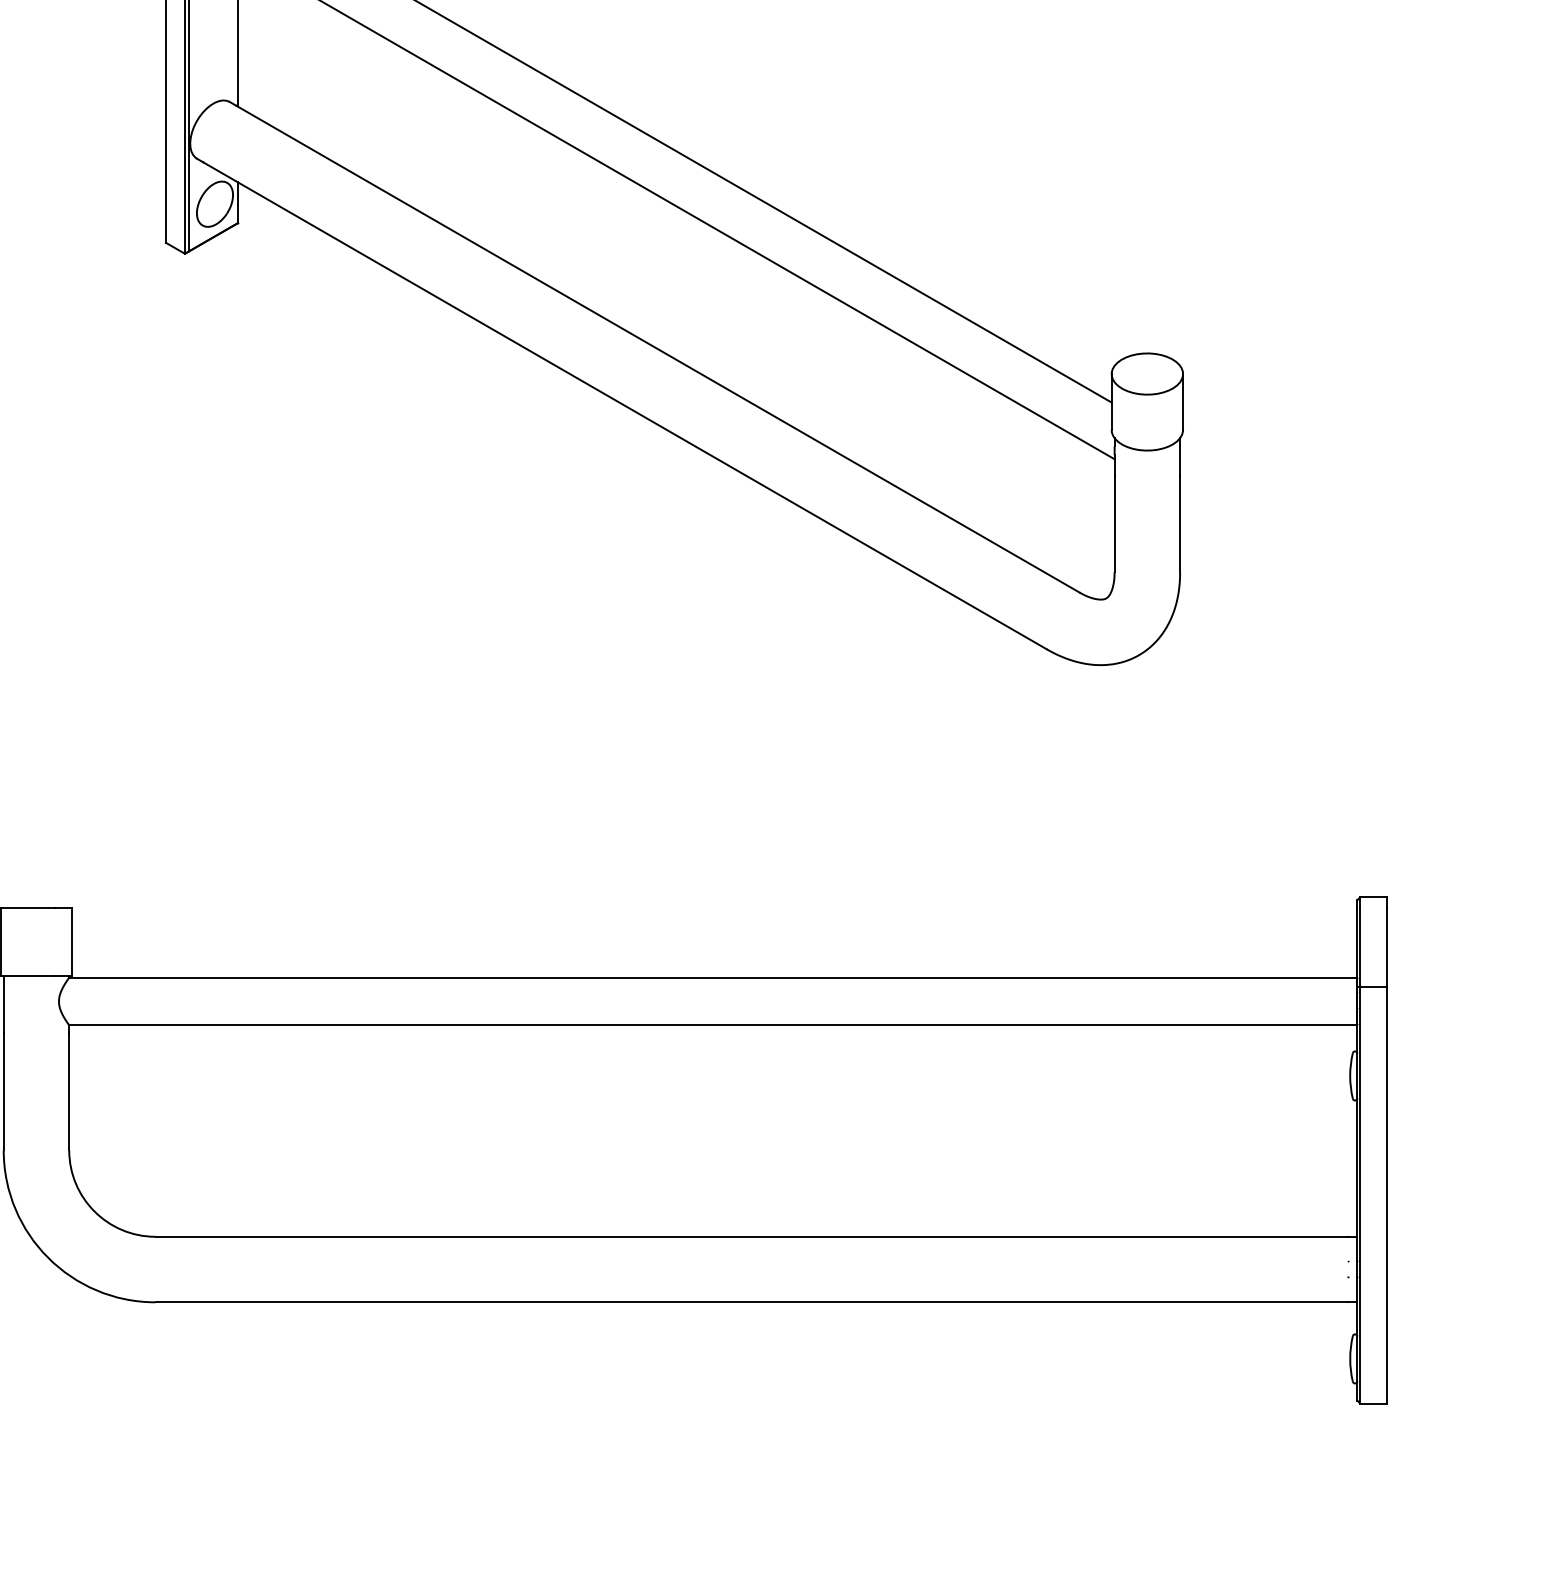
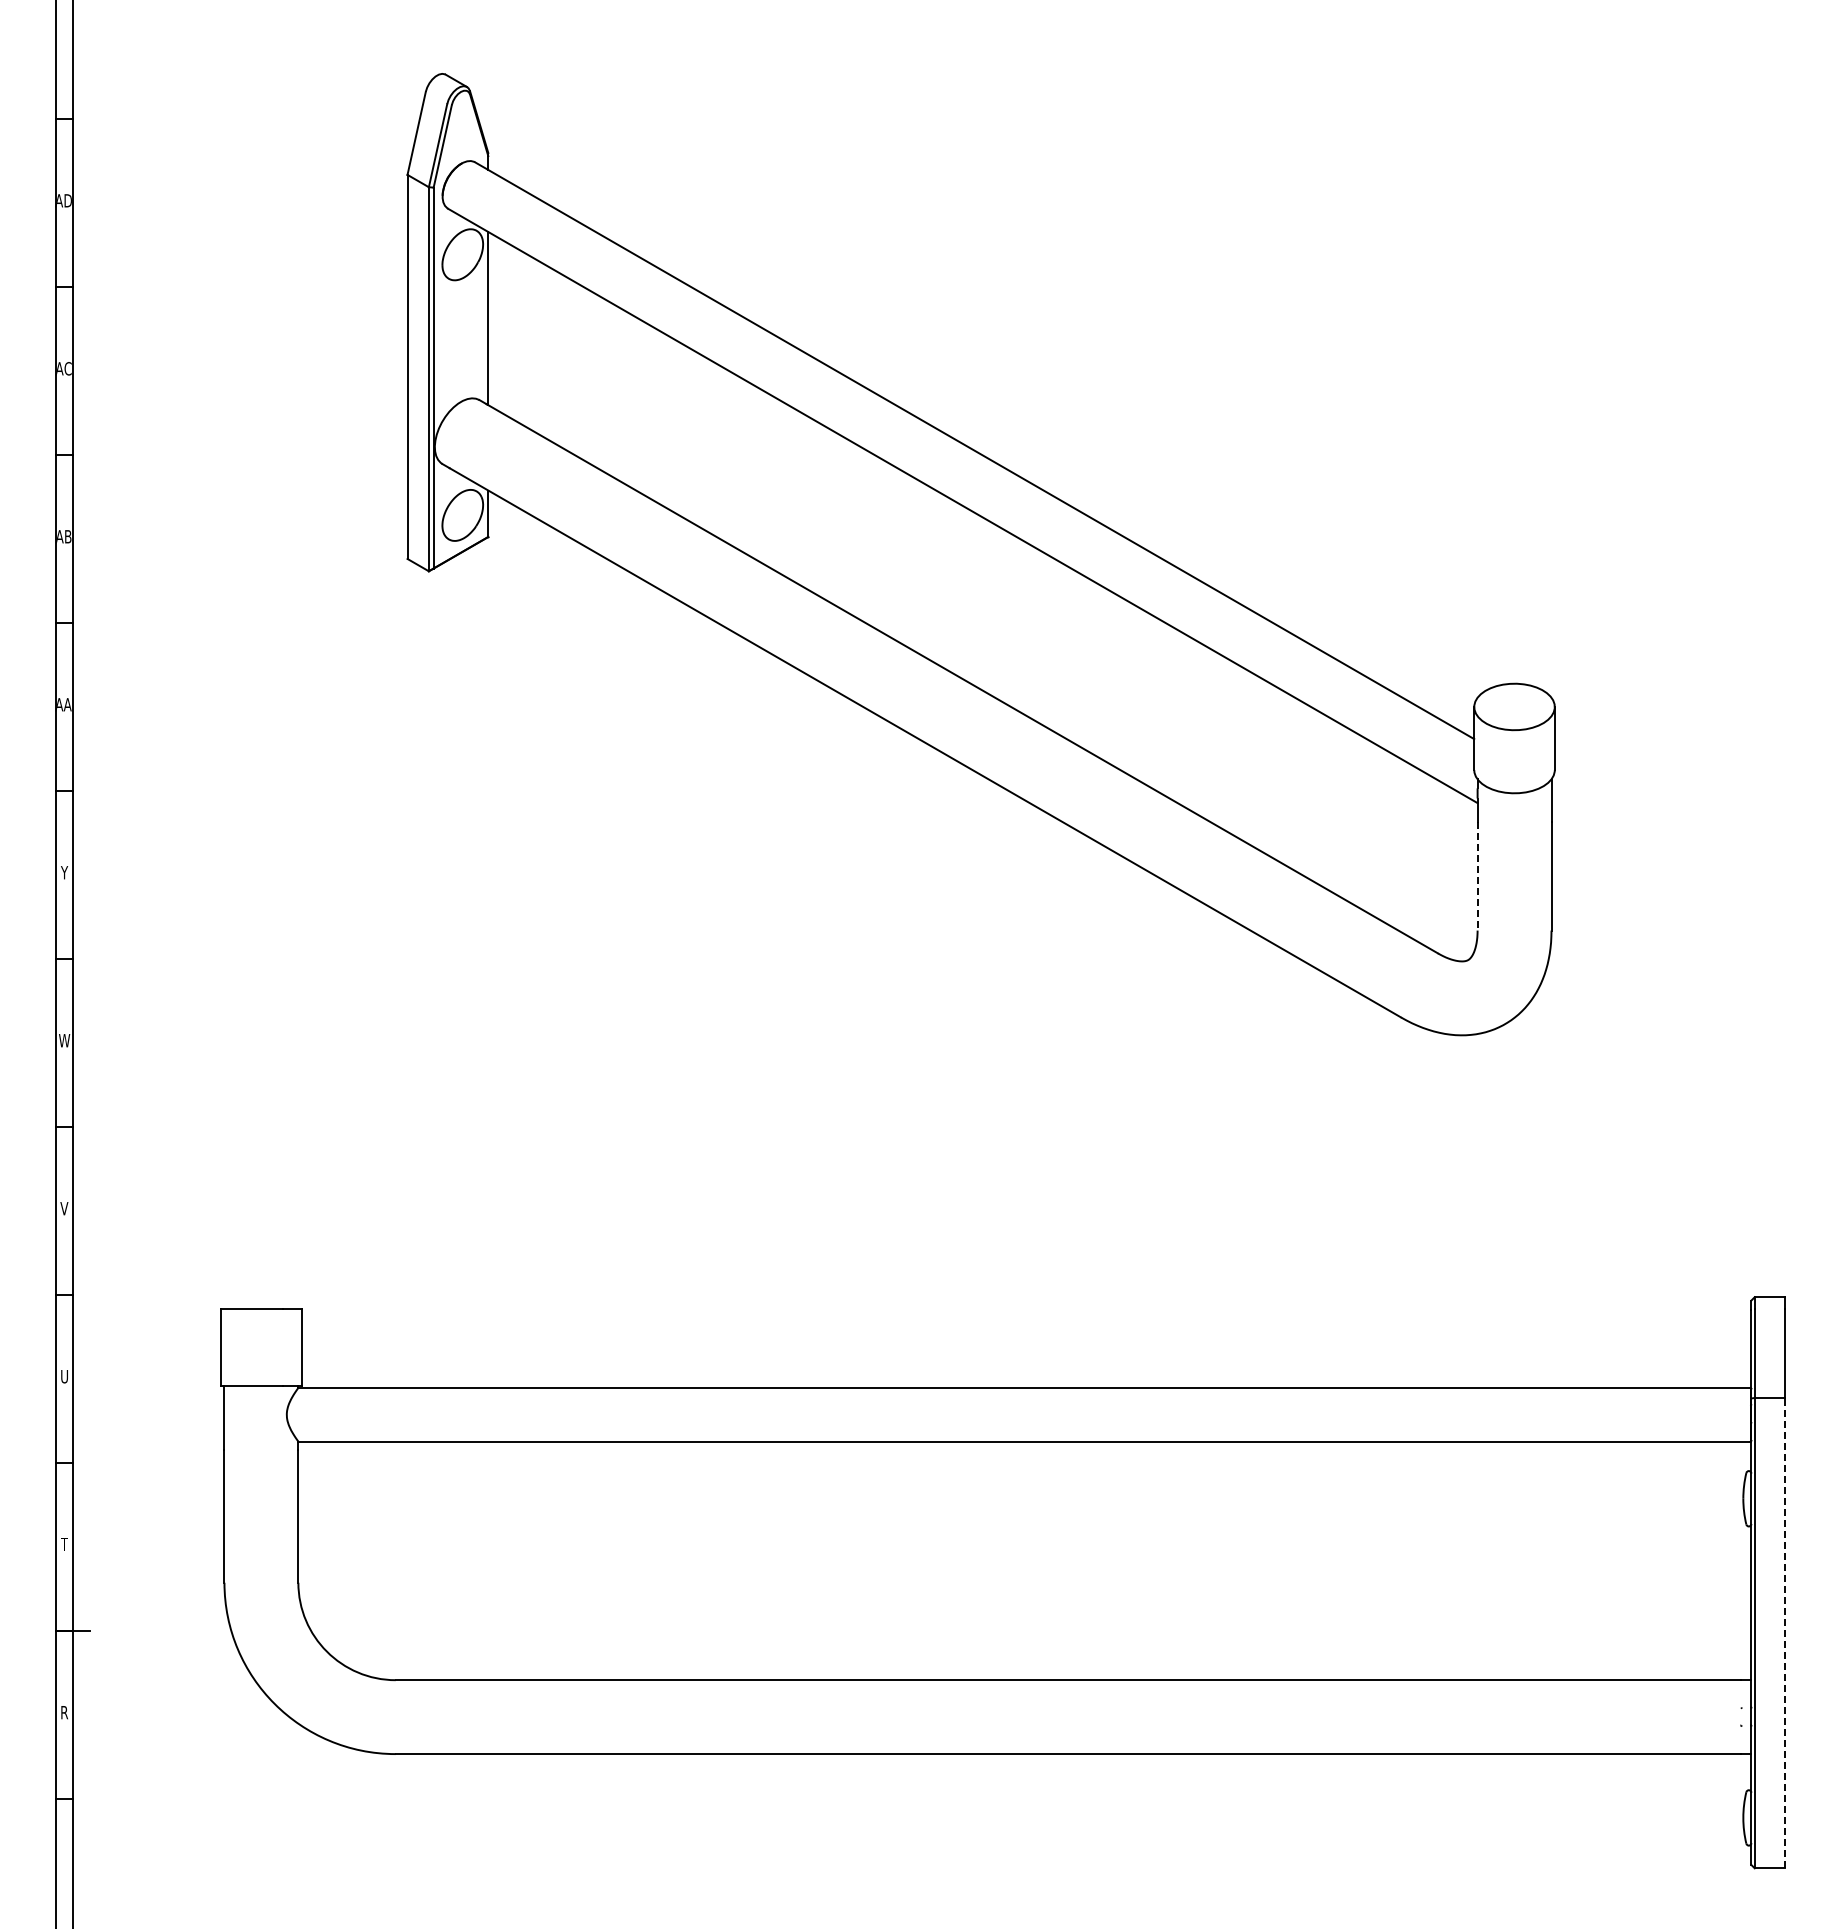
line: (1114, 524) -> (1477, 876), solid -> dashed
line: (1386, 1194) -> (1784, 1632), solid -> dashed

